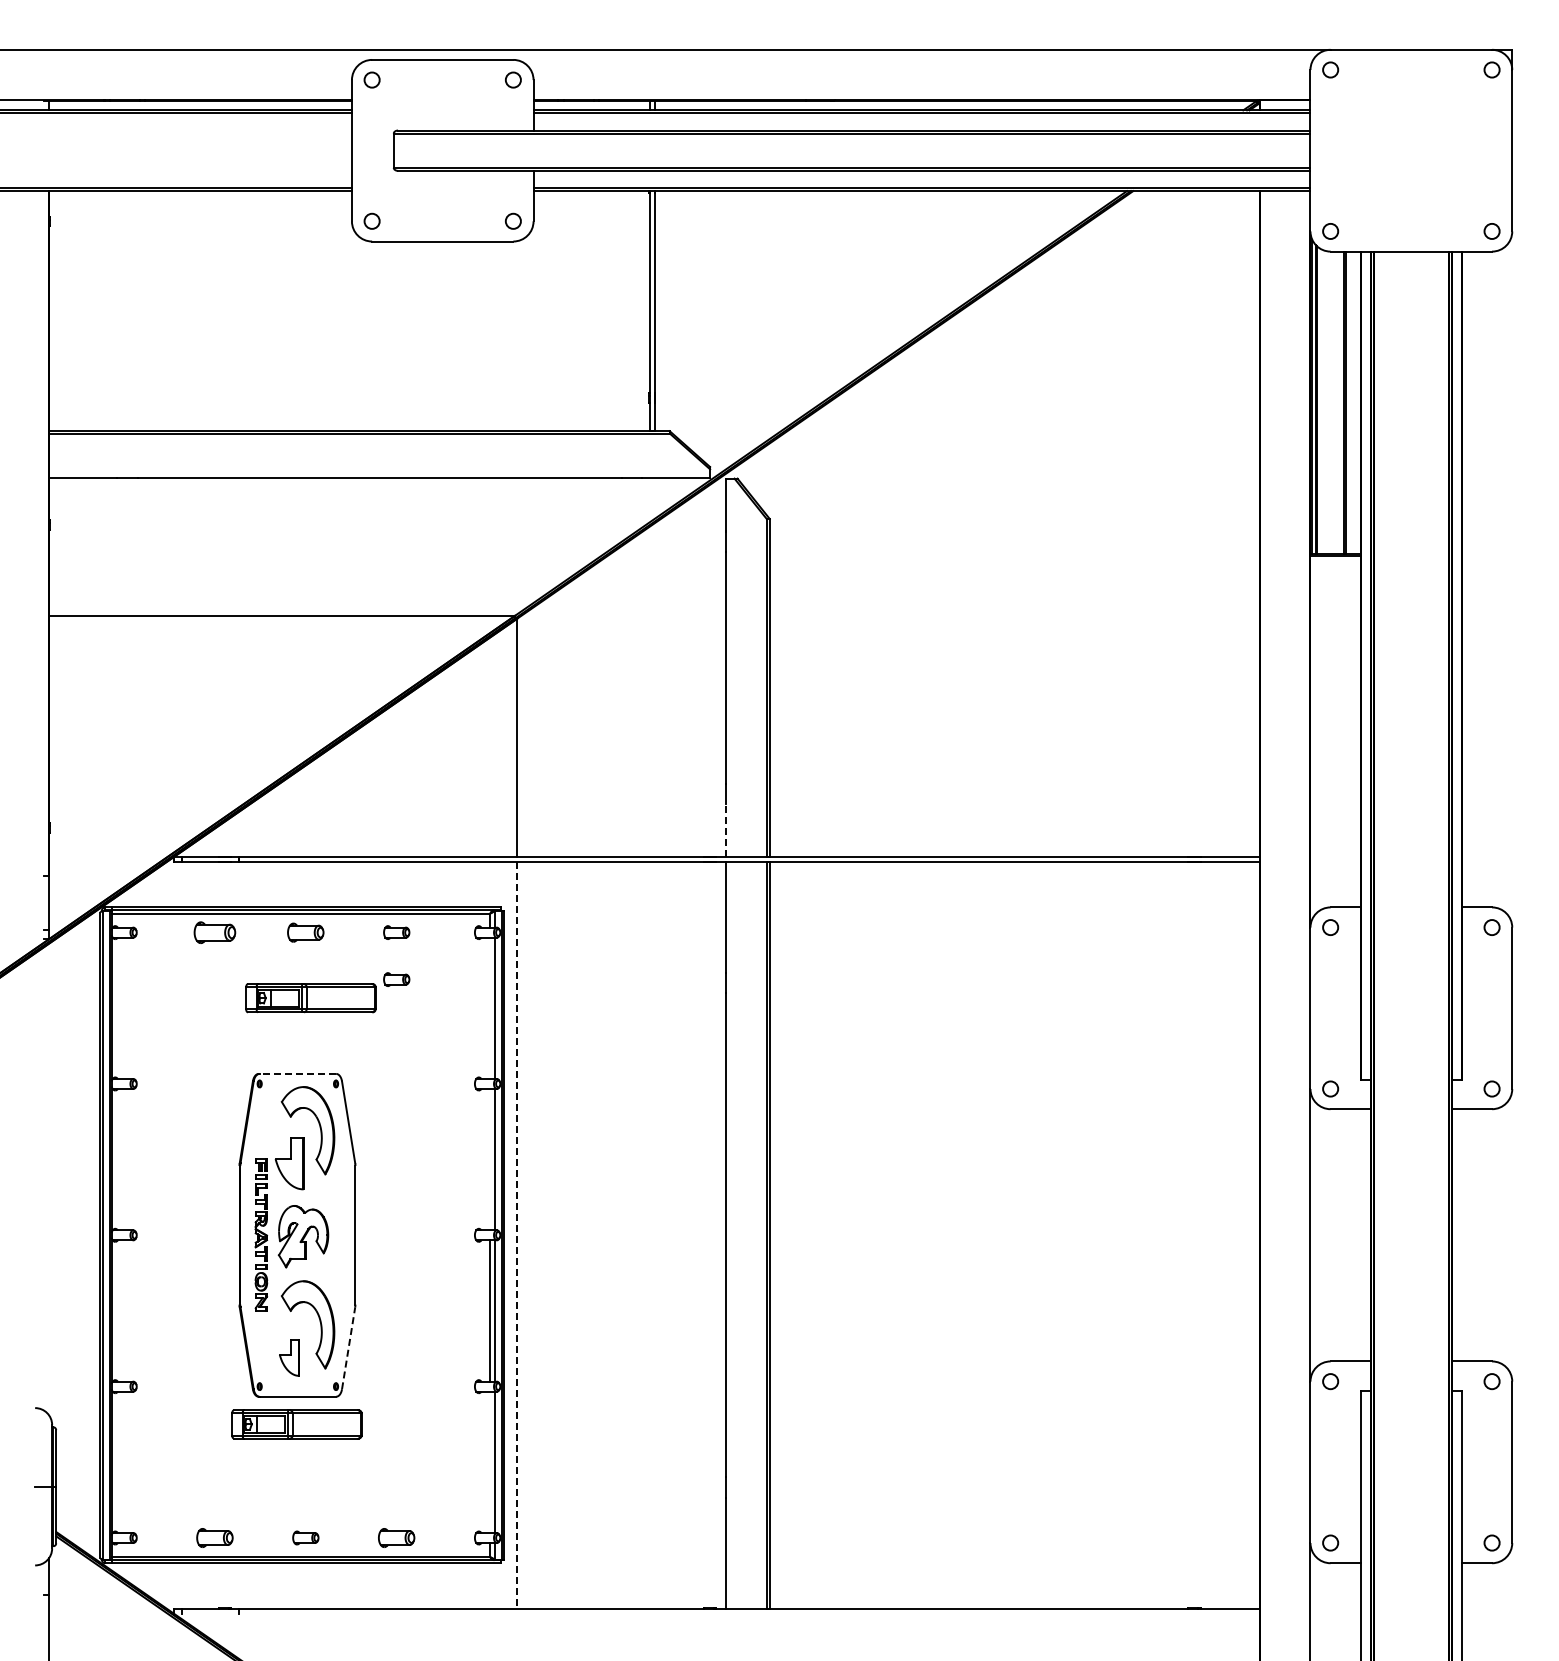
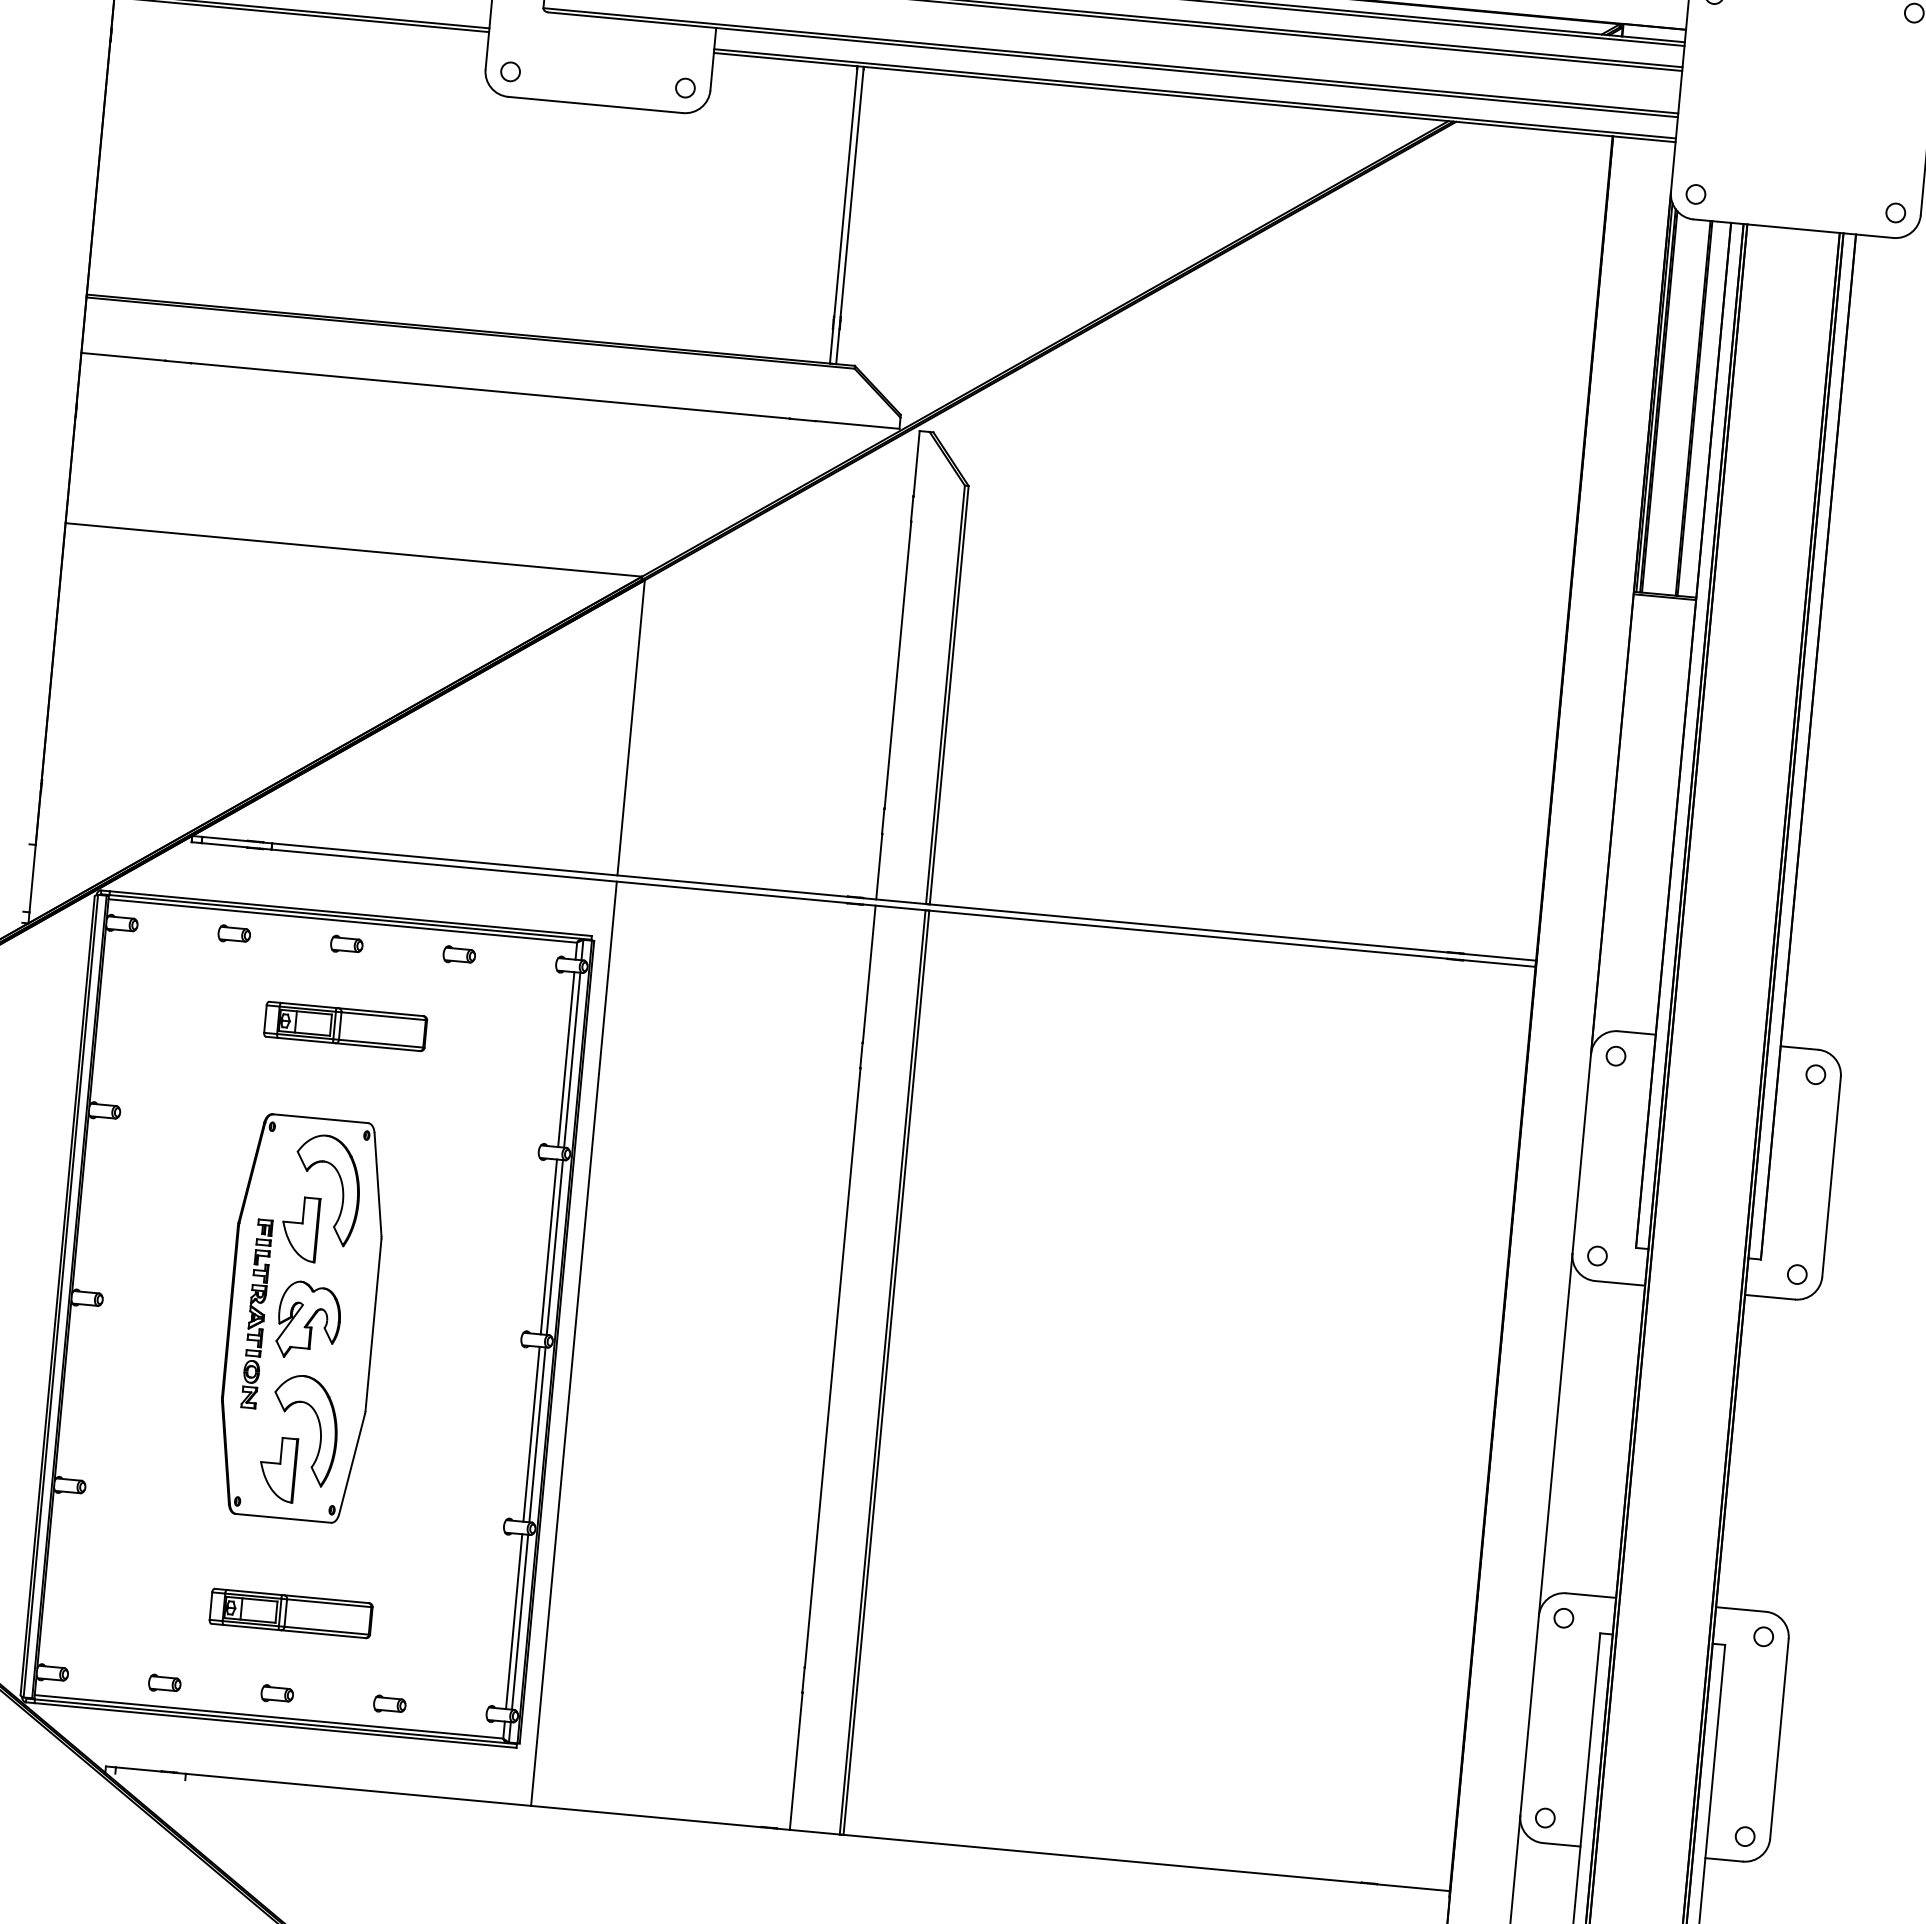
line: (726, 830) -> (879, 866), dashed -> solid
part: (214, 932) -> (233, 934), size x0.62
part: (305, 932) -> (346, 944), size x0.71
part: (396, 979) -> (453, 1013), removed
line: (490, 1007) -> (566, 1058), added
line: (297, 1073) -> (320, 1118), dashed -> solid
line: (490, 1159) -> (549, 1246), added
line: (517, 1235) -> (574, 1343), dashed -> solid
line: (348, 1348) -> (351, 1464), dashed -> solid
part: (289, 1357) -> (277, 1468), size x1.43
part: (296, 1424) -> (290, 1613), moved
line: (490, 1461) -> (514, 1620), added
part: (214, 1537) -> (164, 1683), size x0.71
part: (396, 1537) -> (389, 1703), size x0.71

